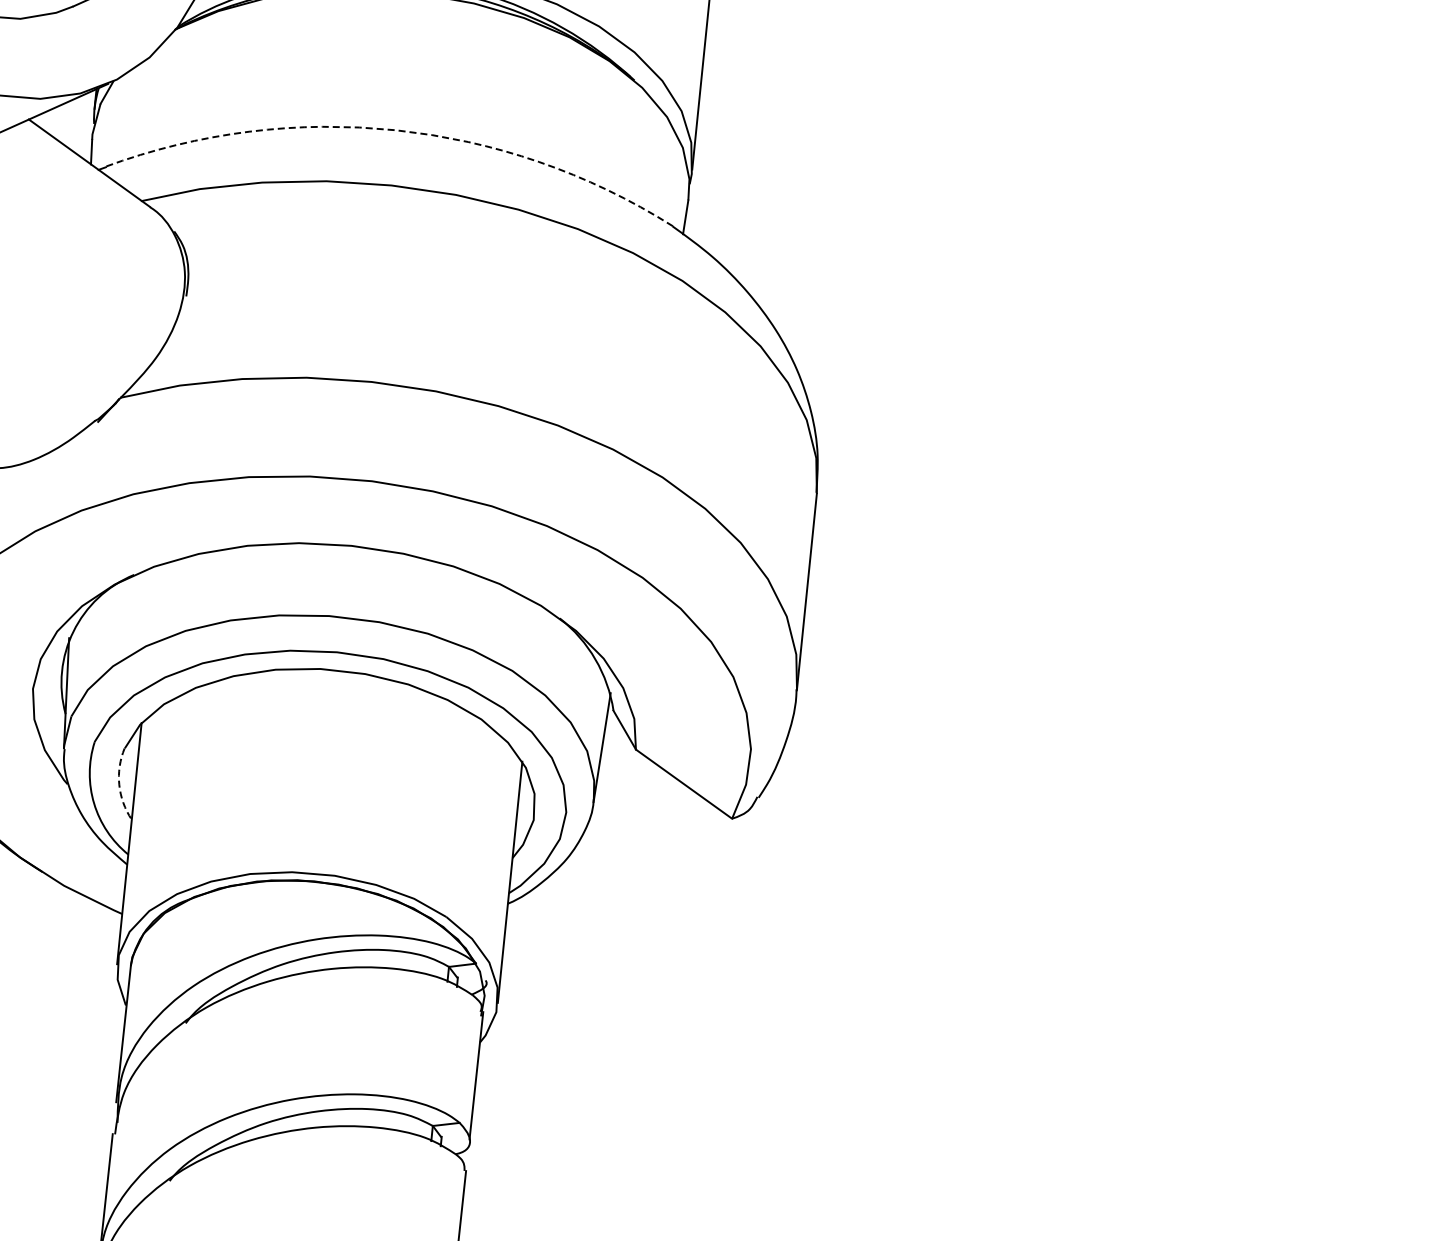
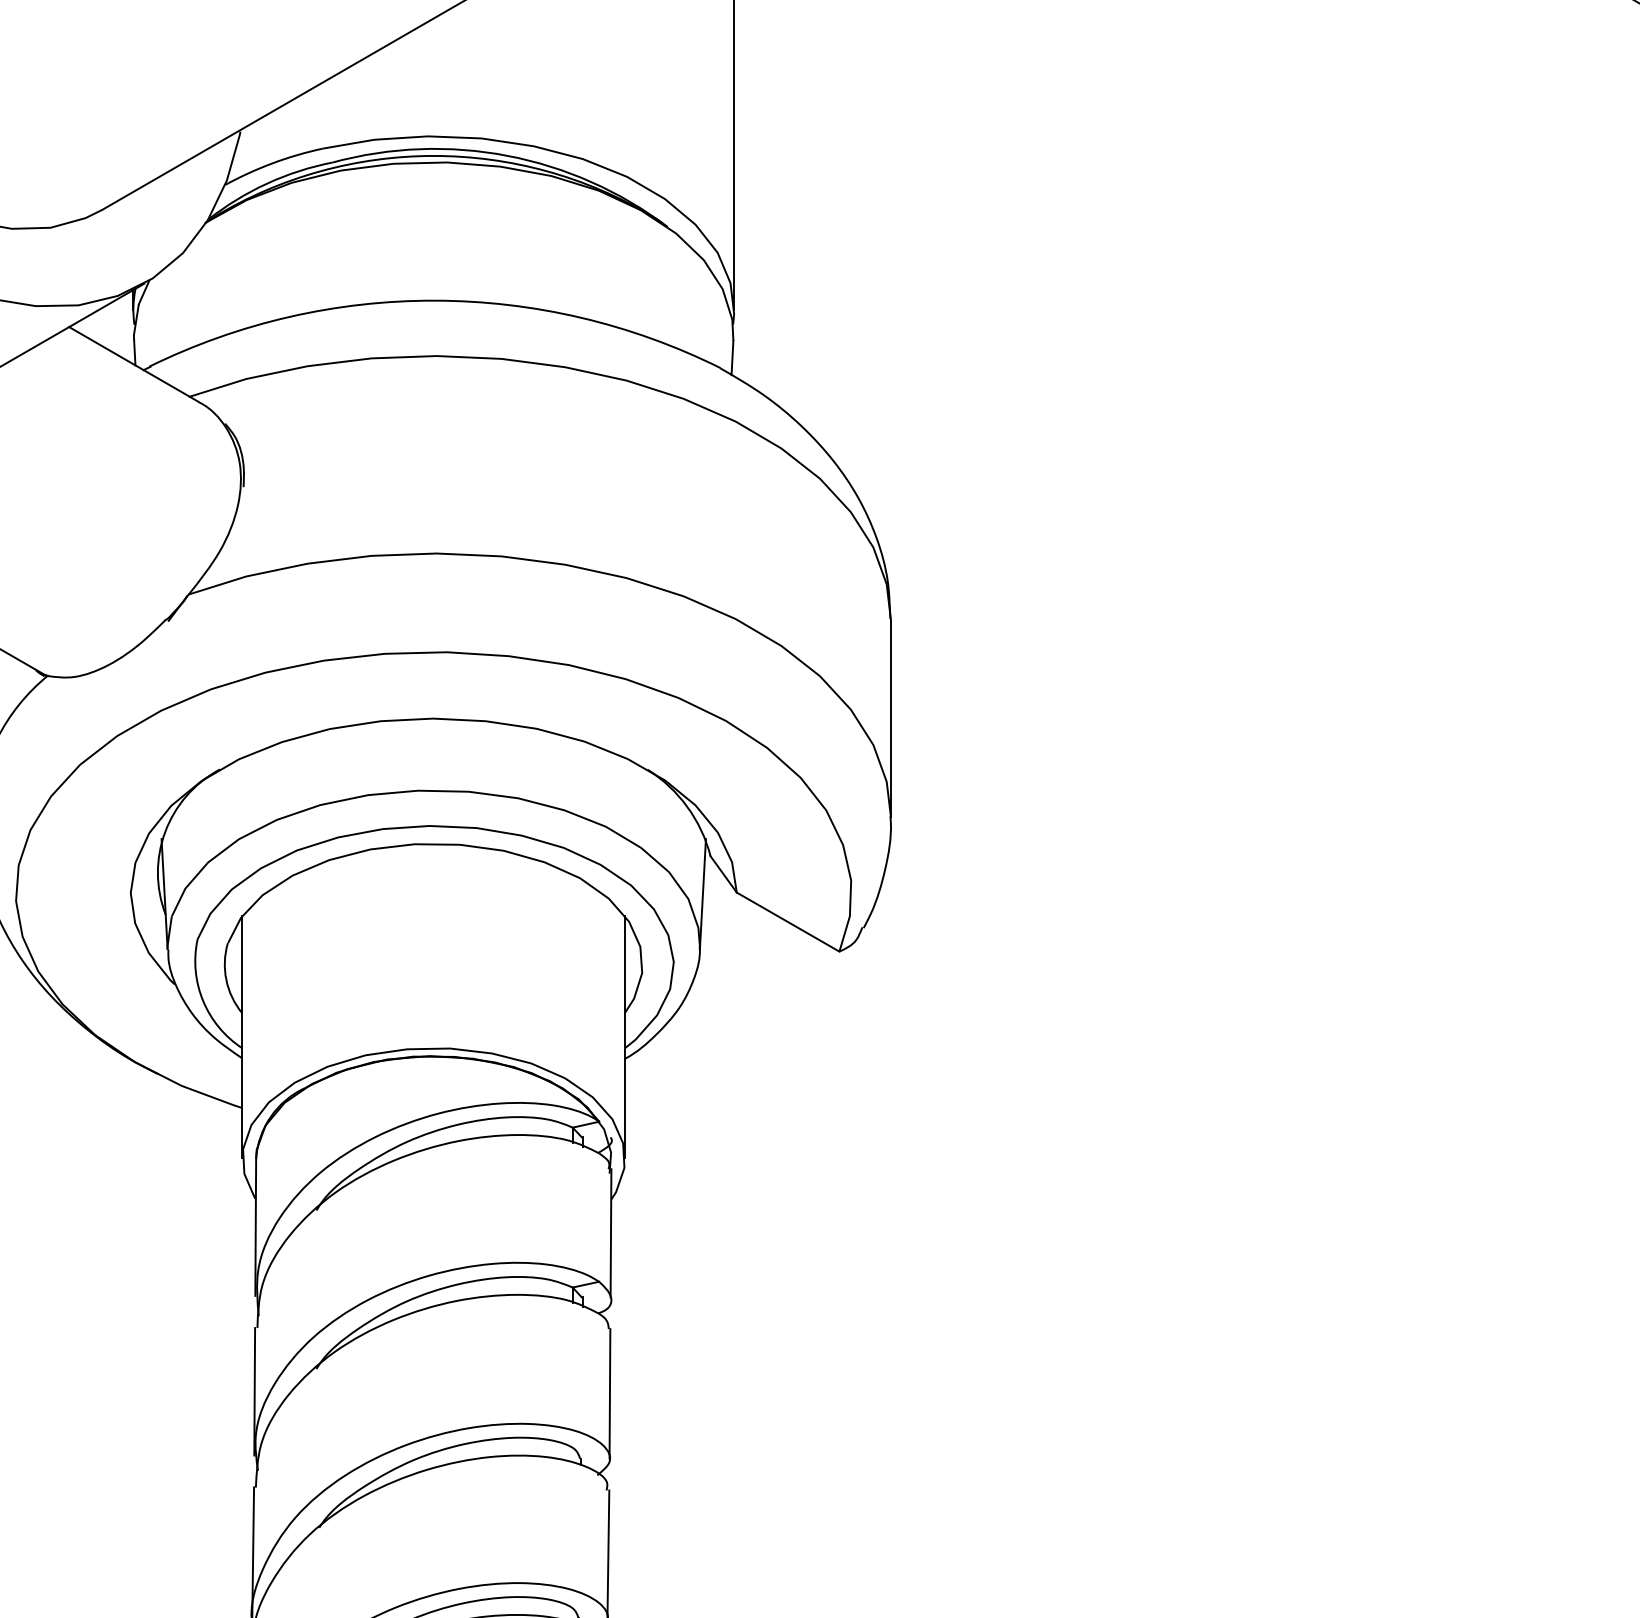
arc: (396, 130) -> (435, 300), dashed -> solid
arc: (119, 784) -> (226, 979), dashed -> solid

